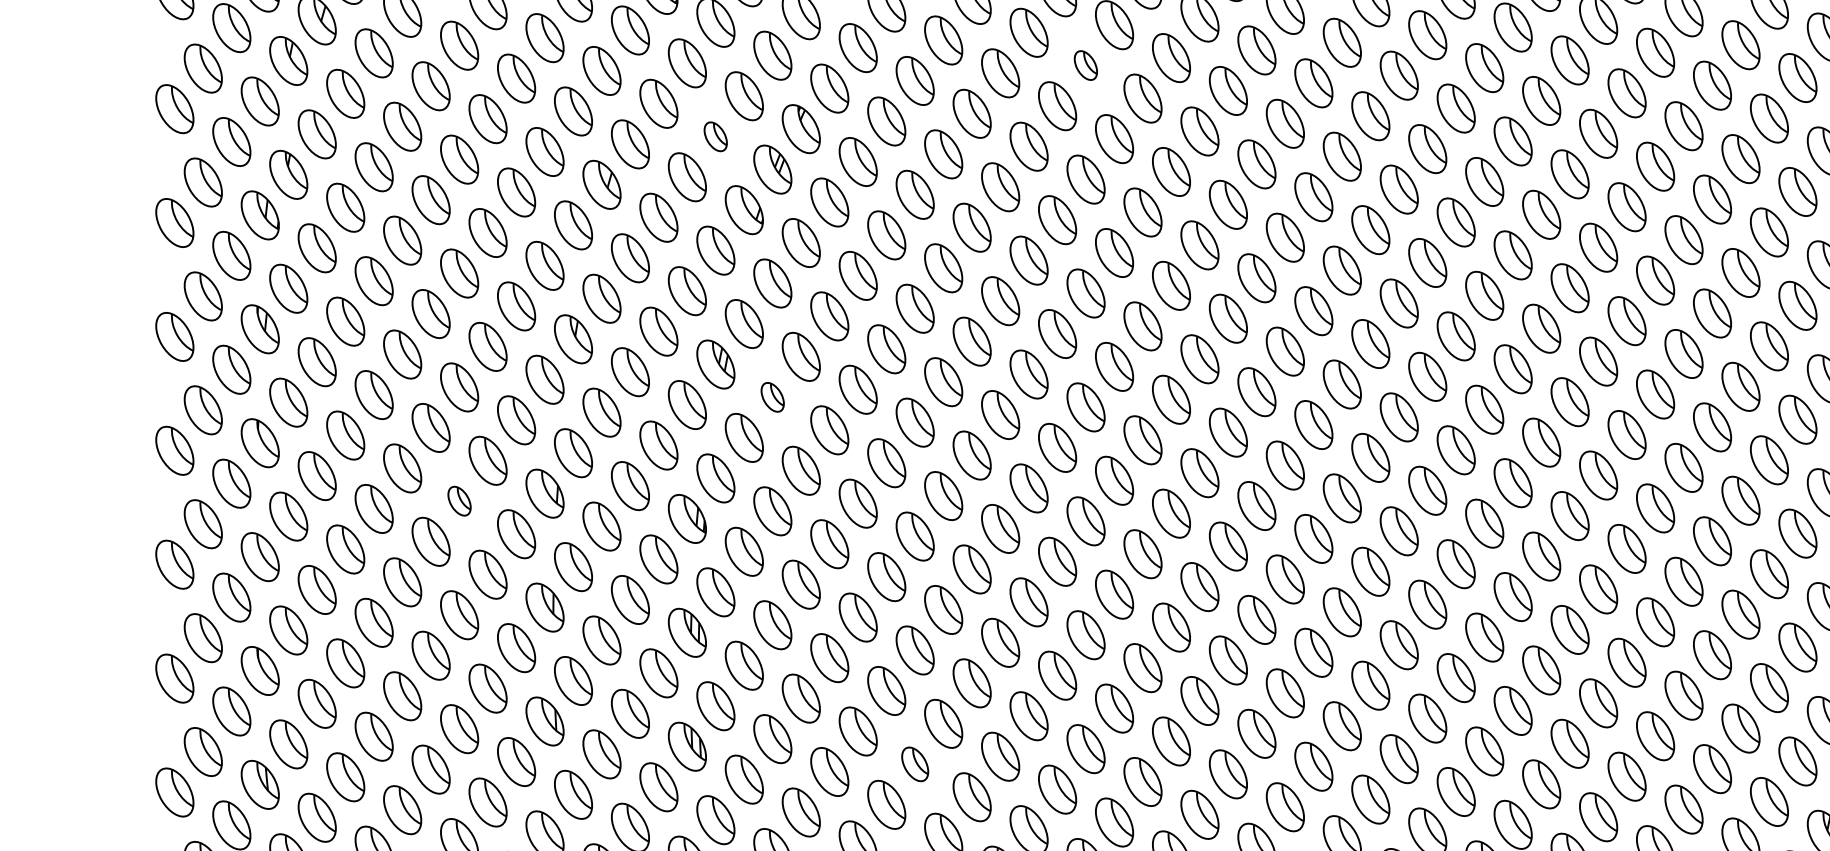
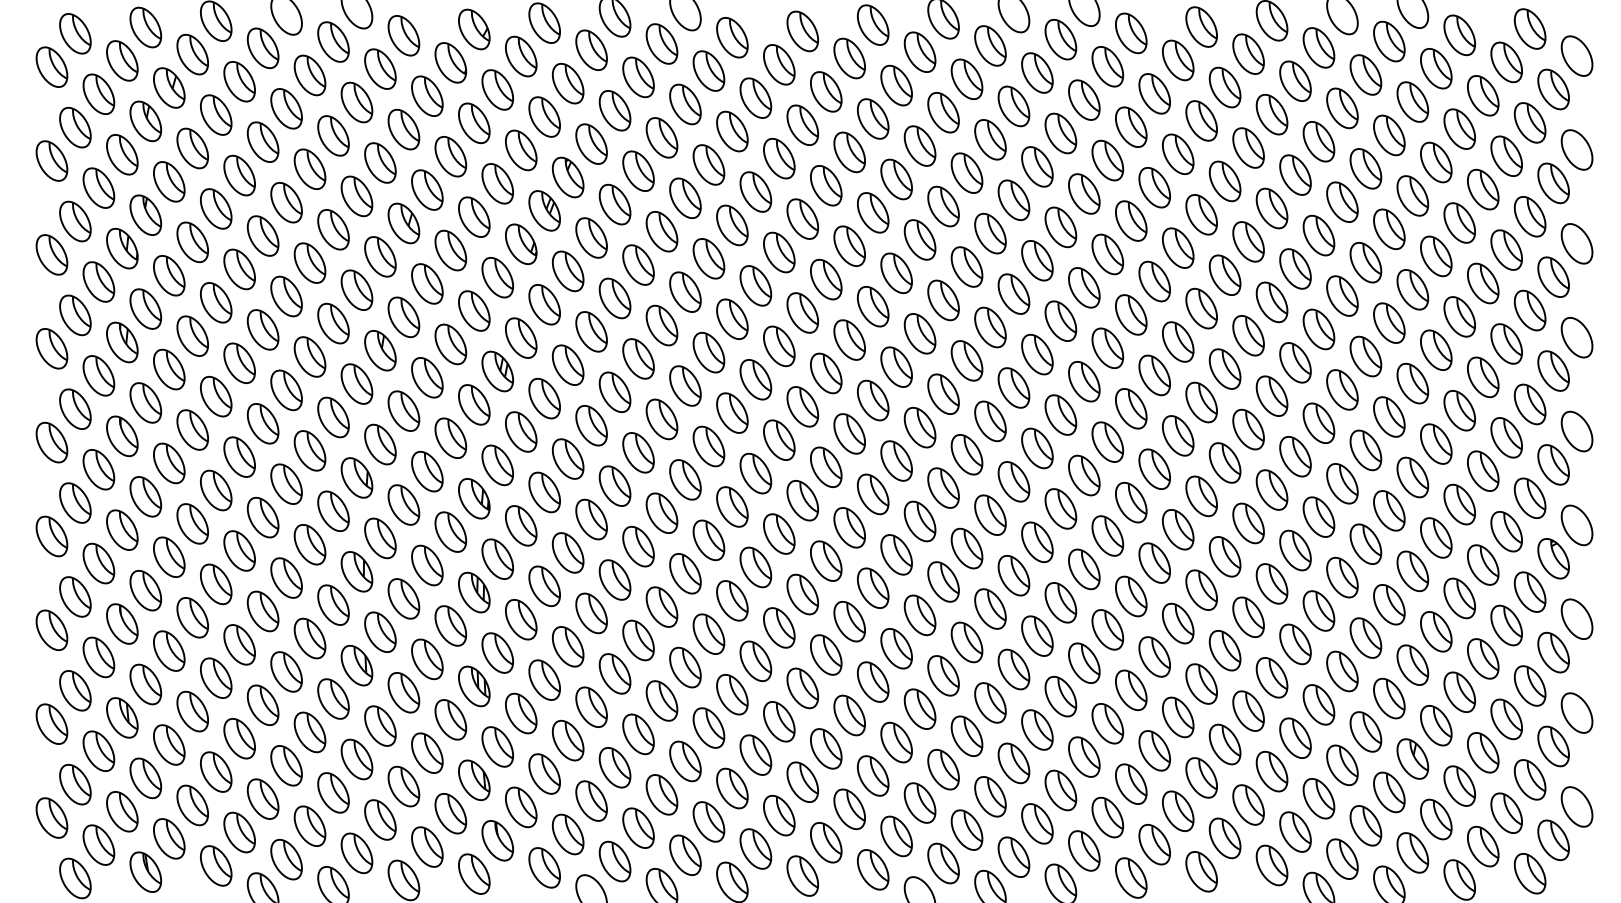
part: (1085, 64) -> (802, 124), size x1.67
part: (715, 136) -> (497, 183), size x1.67
part: (772, 397) -> (544, 398), size x1.67
part: (459, 500) -> (286, 483), size x1.67
part: (914, 763) -> (661, 700), size x1.43

